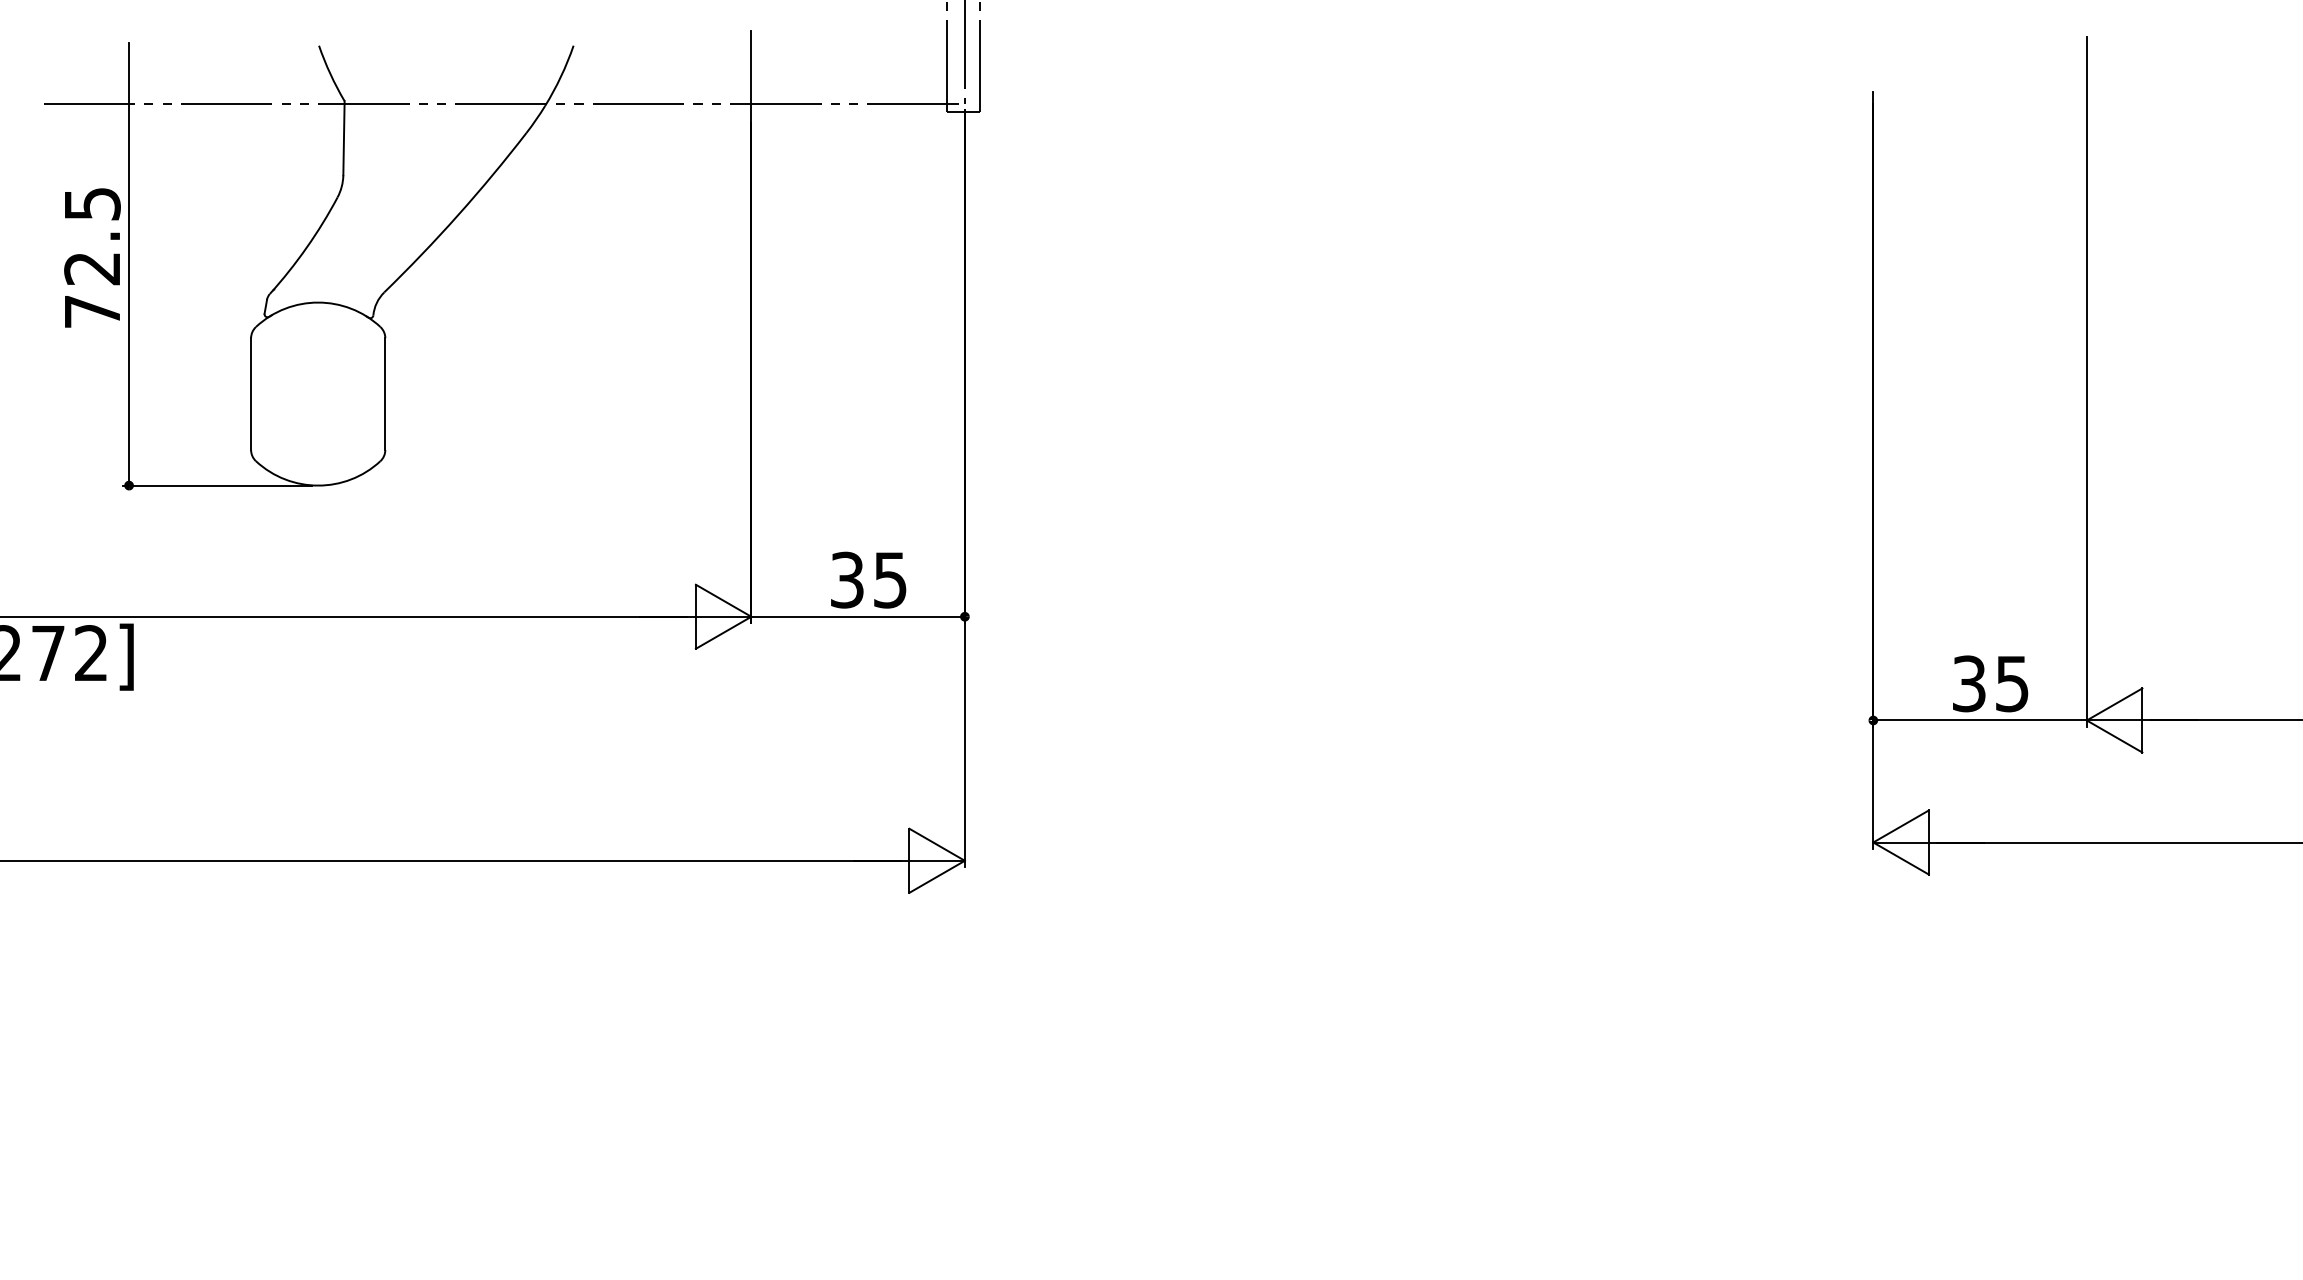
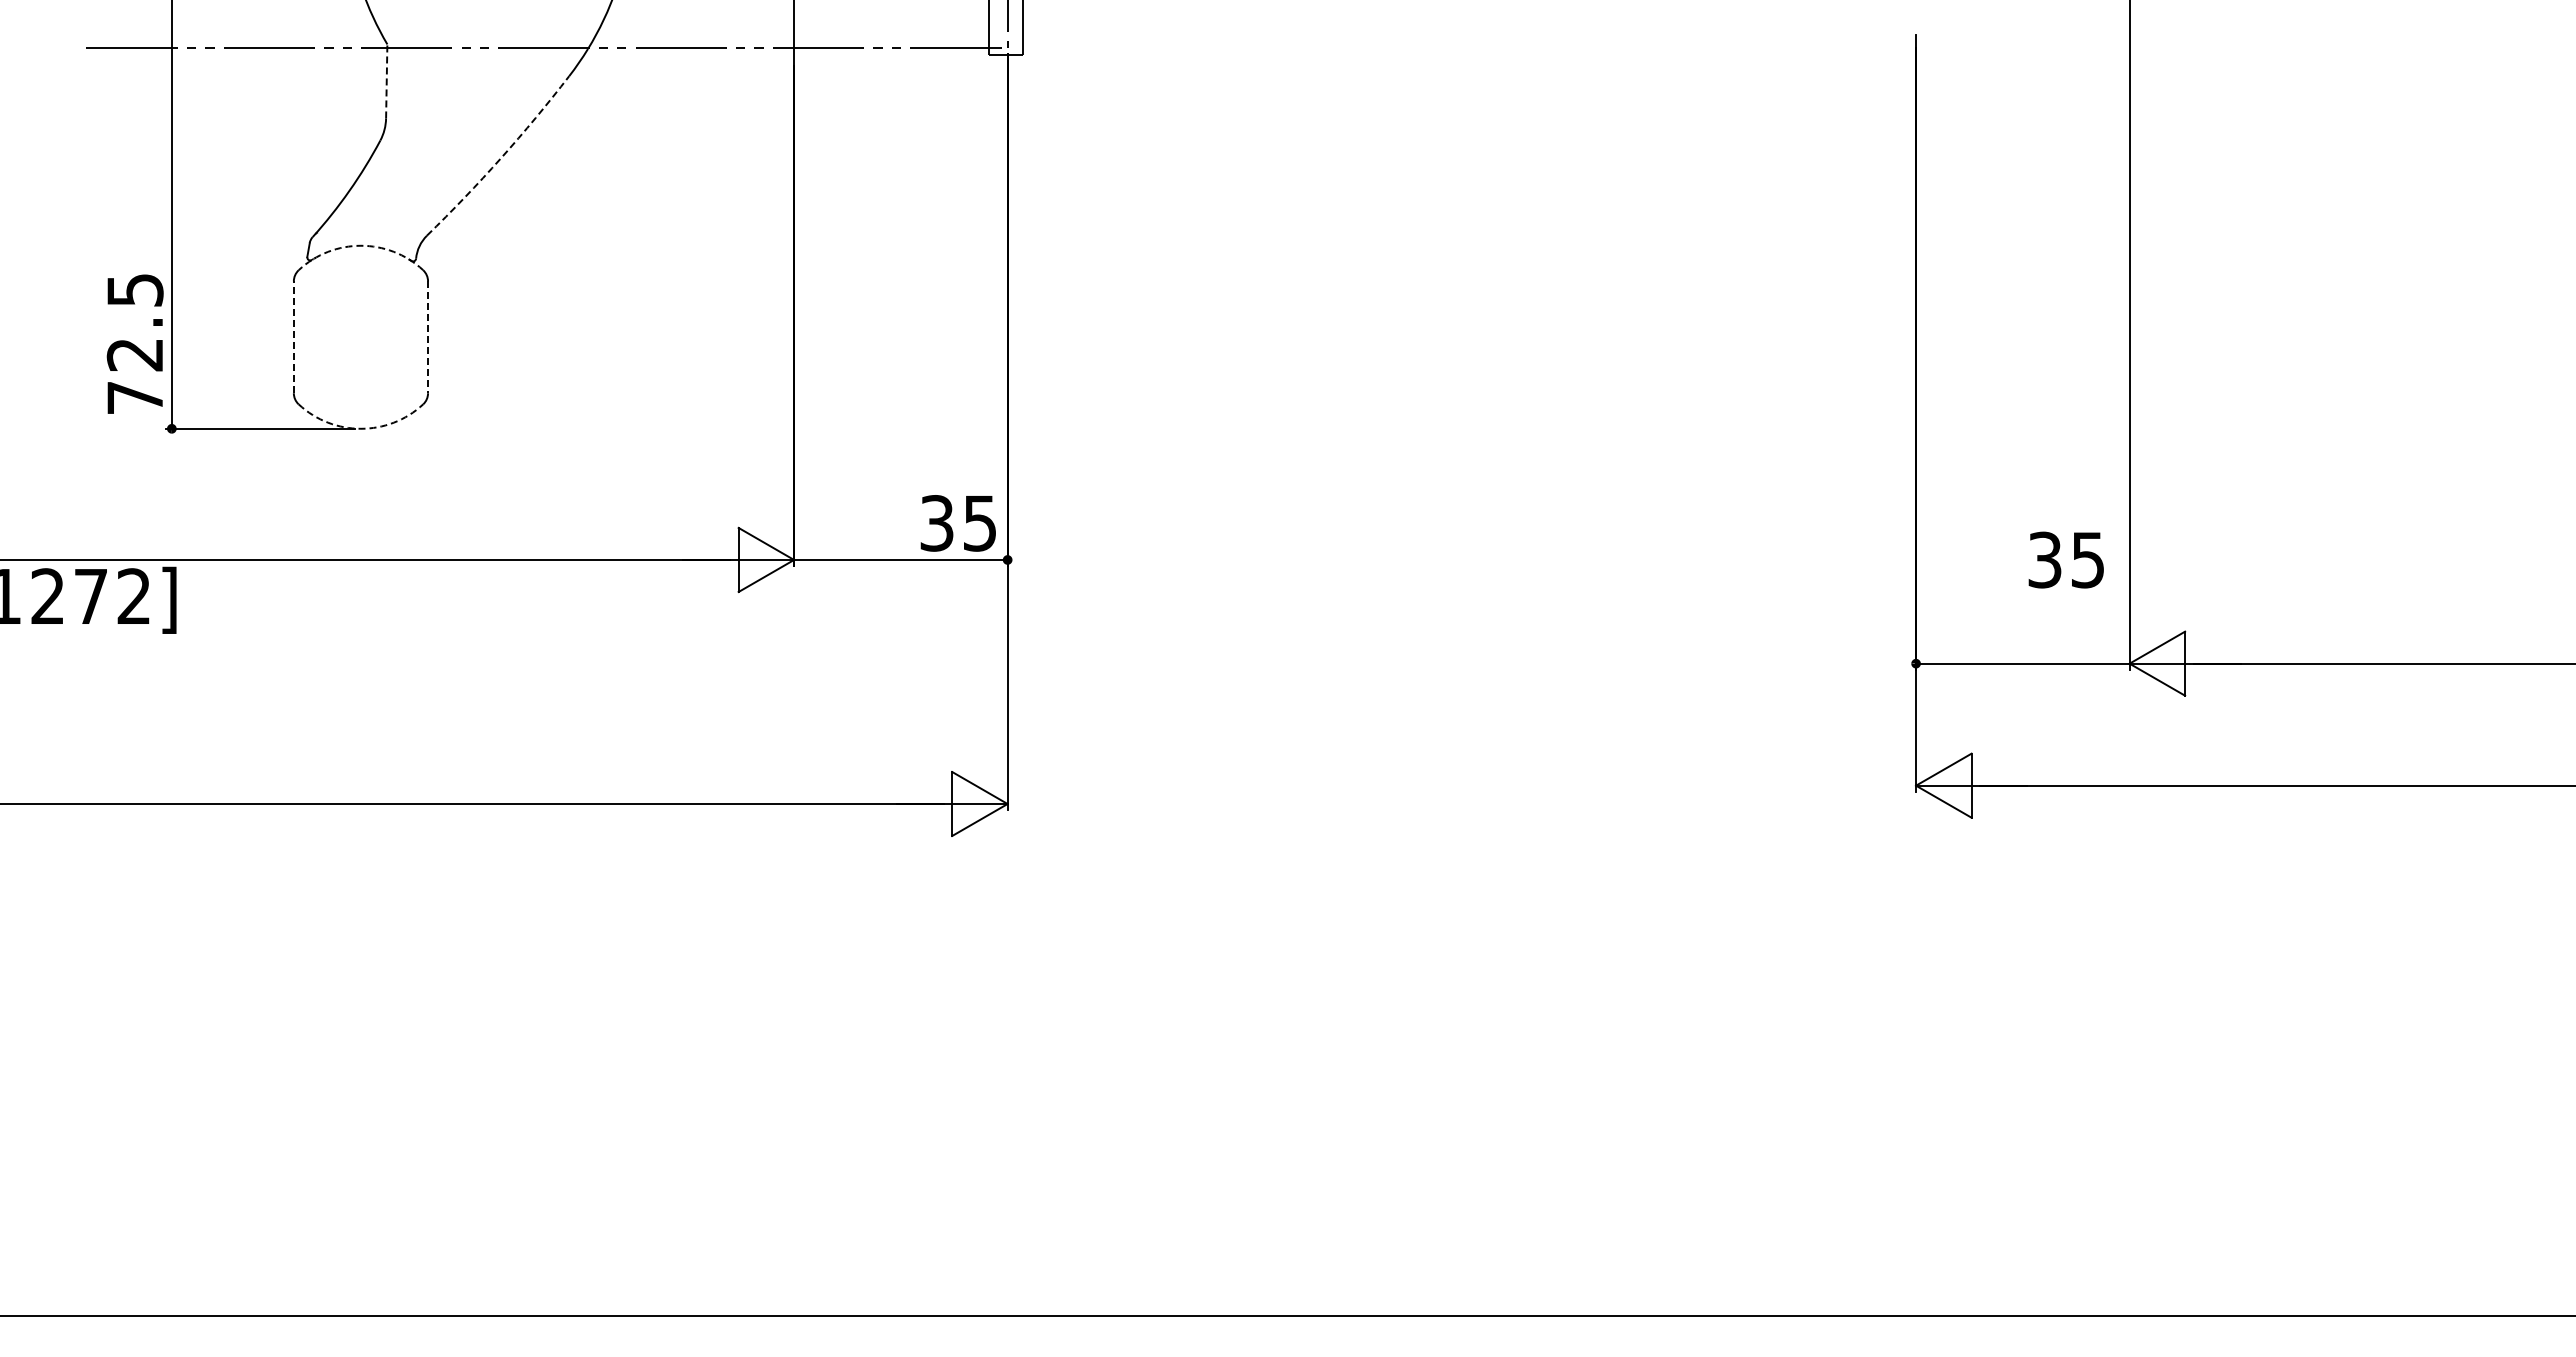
line: (343, 137) -> (386, 80), solid -> dashed
arc: (457, 215) -> (500, 158), solid -> dashed
text: (91, 257) -> (134, 343), moved
arc: (317, 302) -> (360, 245), solid -> dashed
line: (250, 394) -> (293, 337), solid -> dashed
line: (385, 394) -> (428, 337), solid -> dashed
arc: (317, 485) -> (360, 428), solid -> dashed
text: (867, 580) -> (957, 523), moved
text: (1989, 683) -> (2065, 559), moved

